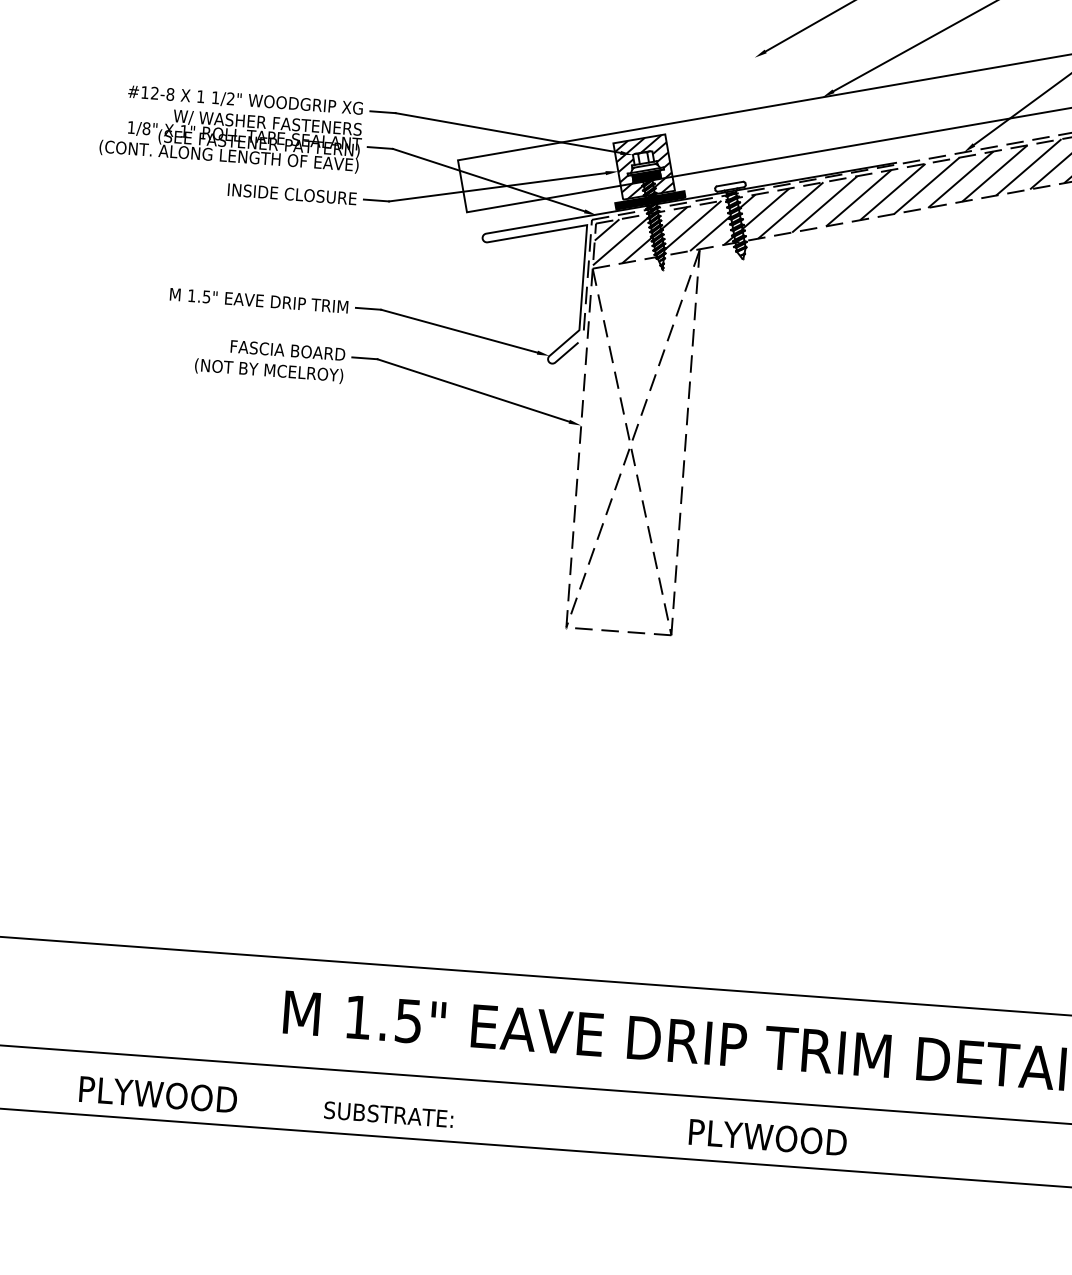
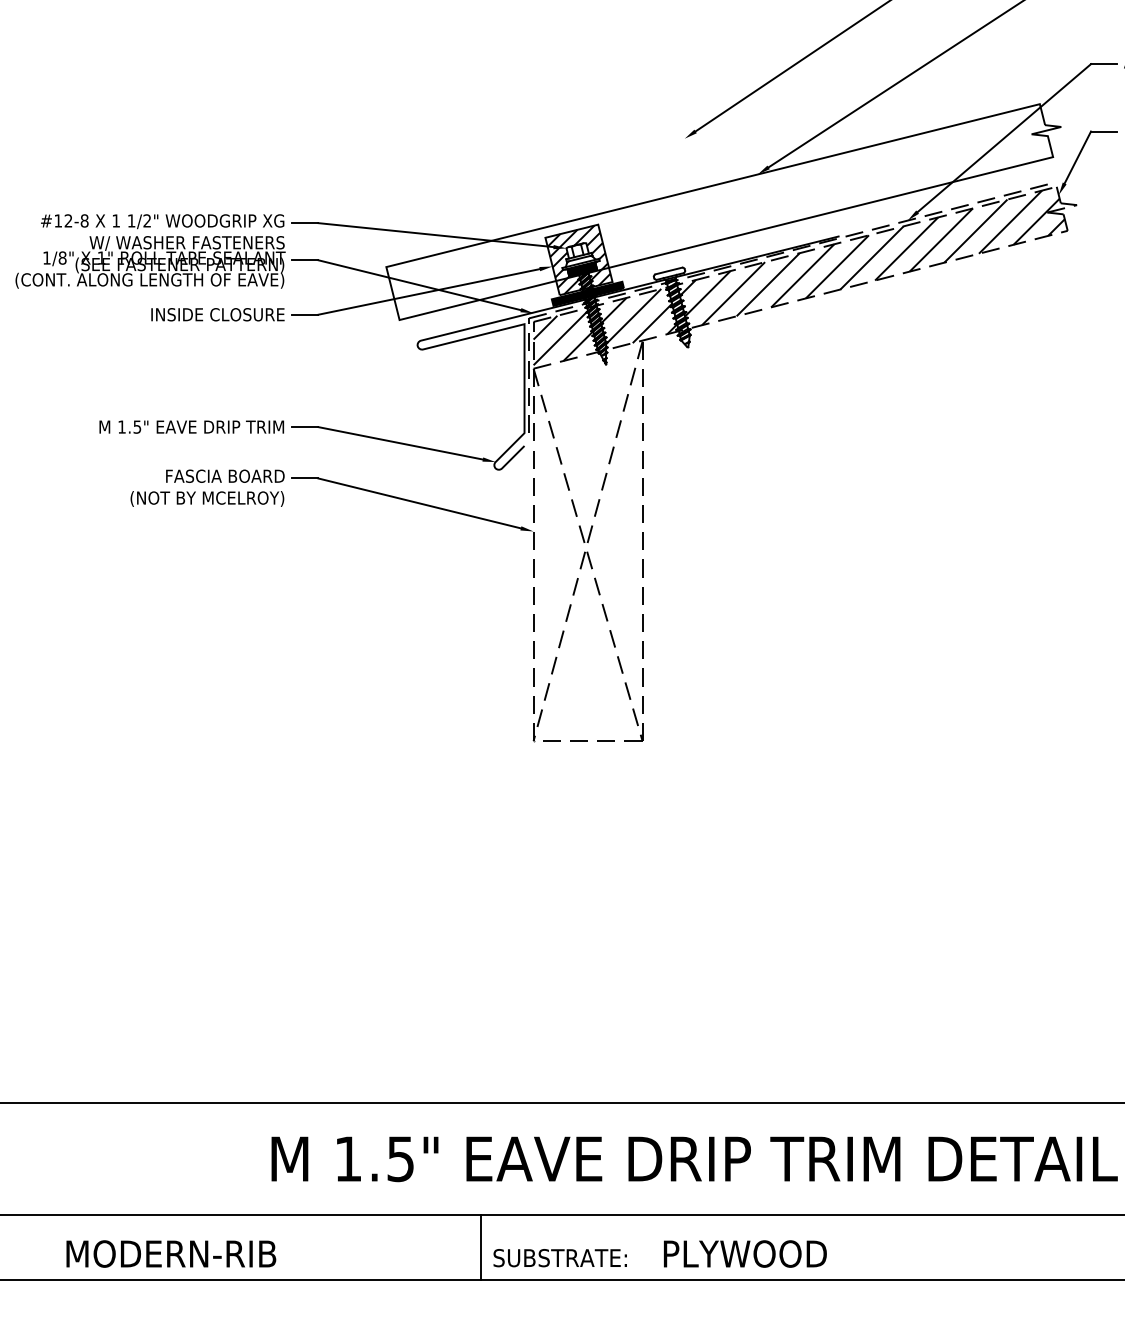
text: (182, 1095) -> (172, 1253), PLYWOOD -> MODERN-RIB
line: (479, 1111) -> (480, 1247), added
text: (388, 1114) -> (559, 1258), moved
text: (768, 1137) -> (745, 1253), moved

